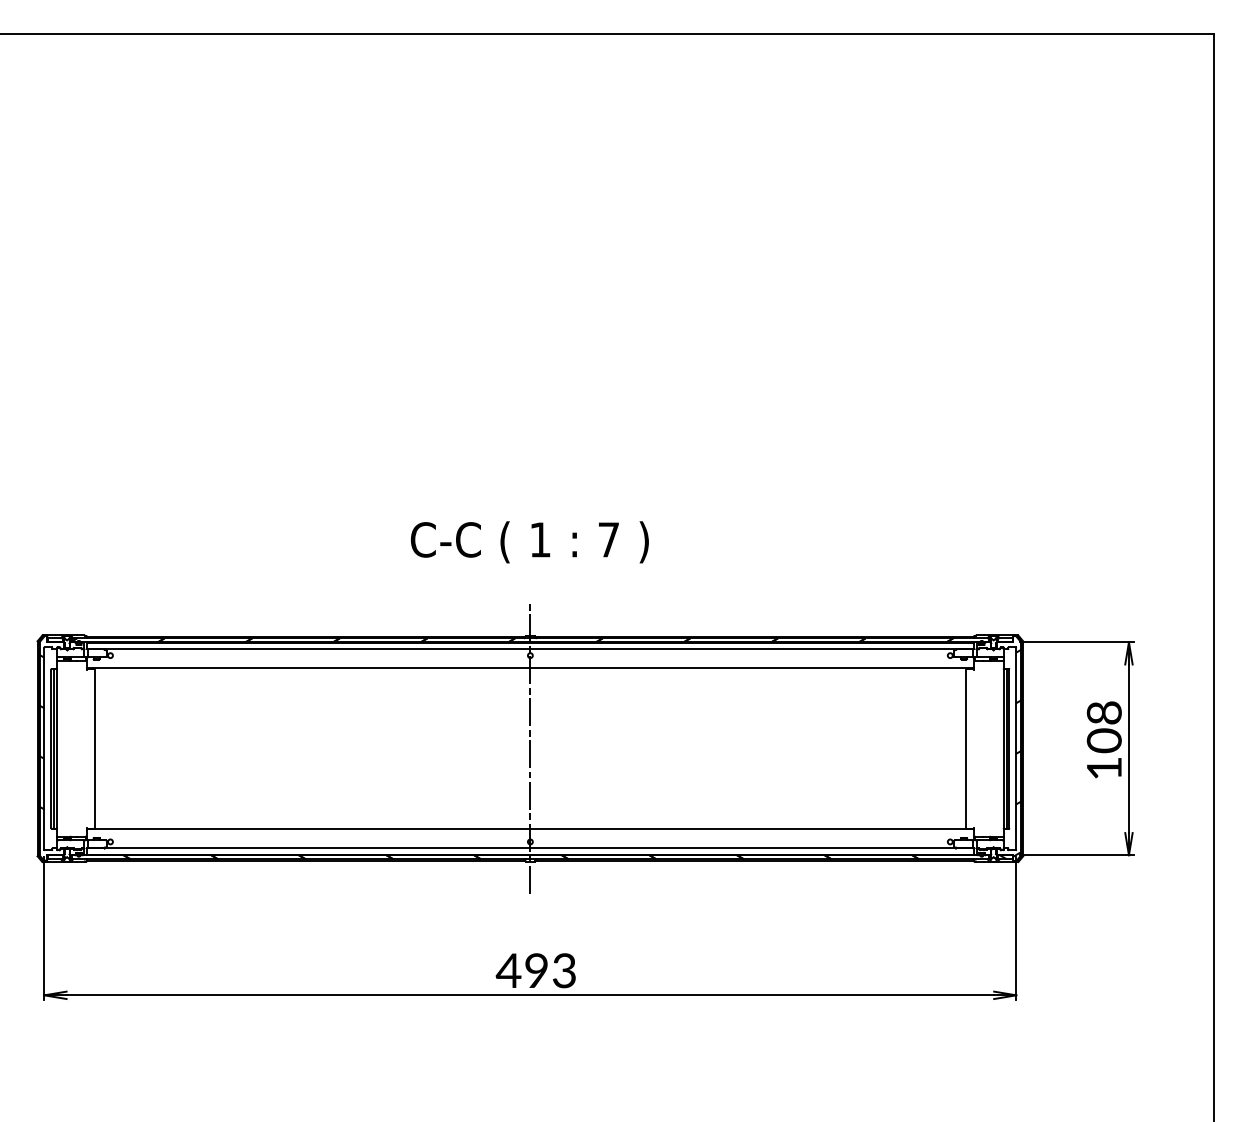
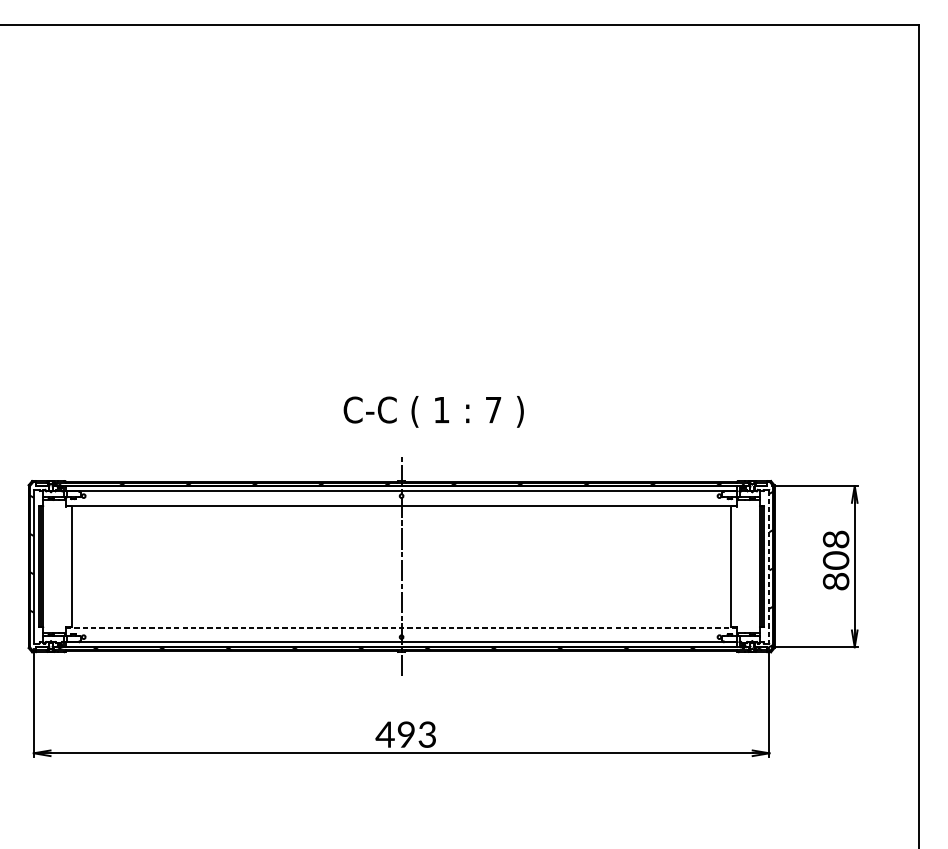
text: (529, 542) -> (433, 412), moved
line: (1016, 748) -> (769, 566), solid -> dashed
text: (1103, 768) -> (835, 581), 108 -> 808
line: (530, 829) -> (401, 627), solid -> dashed

